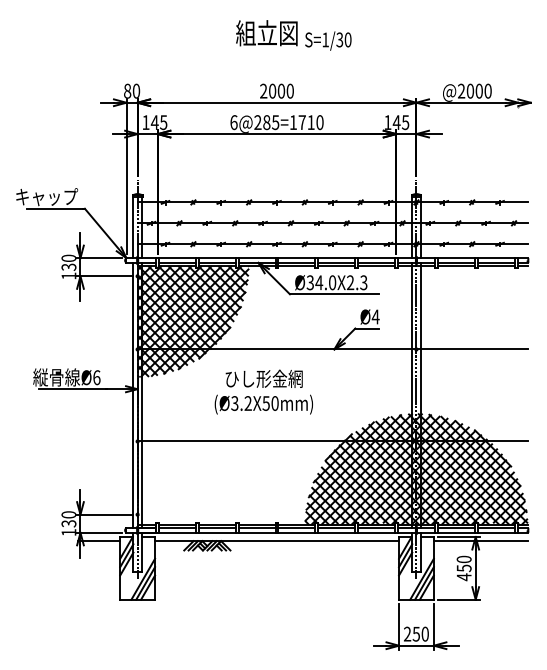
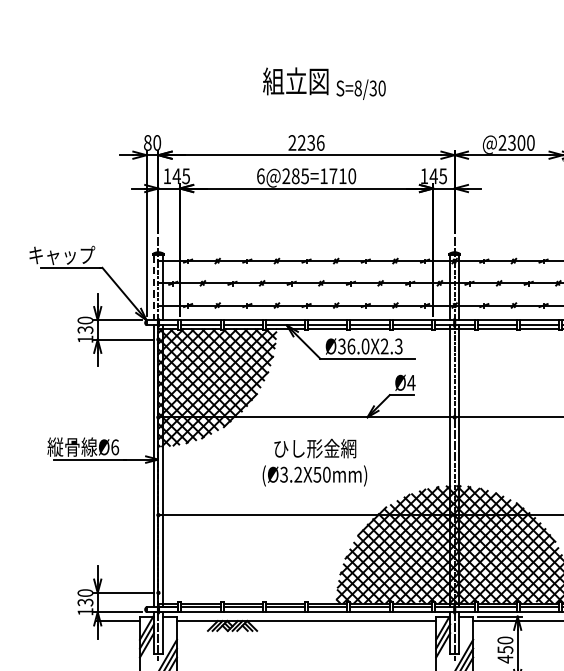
text: (325, 39) -> (358, 88), S=1/30 -> S=8/30
text: (281, 90) -> (311, 142), 2000 -> 2236
text: (470, 90) -> (512, 142), @2000 -> @2300
line: (133, 227) -> (154, 287), solid -> dashed
text: (319, 282) -> (351, 346), Ø34.0X2.3 -> Ø36.0X2.3
text: (263, 391) -> (314, 462), moved

